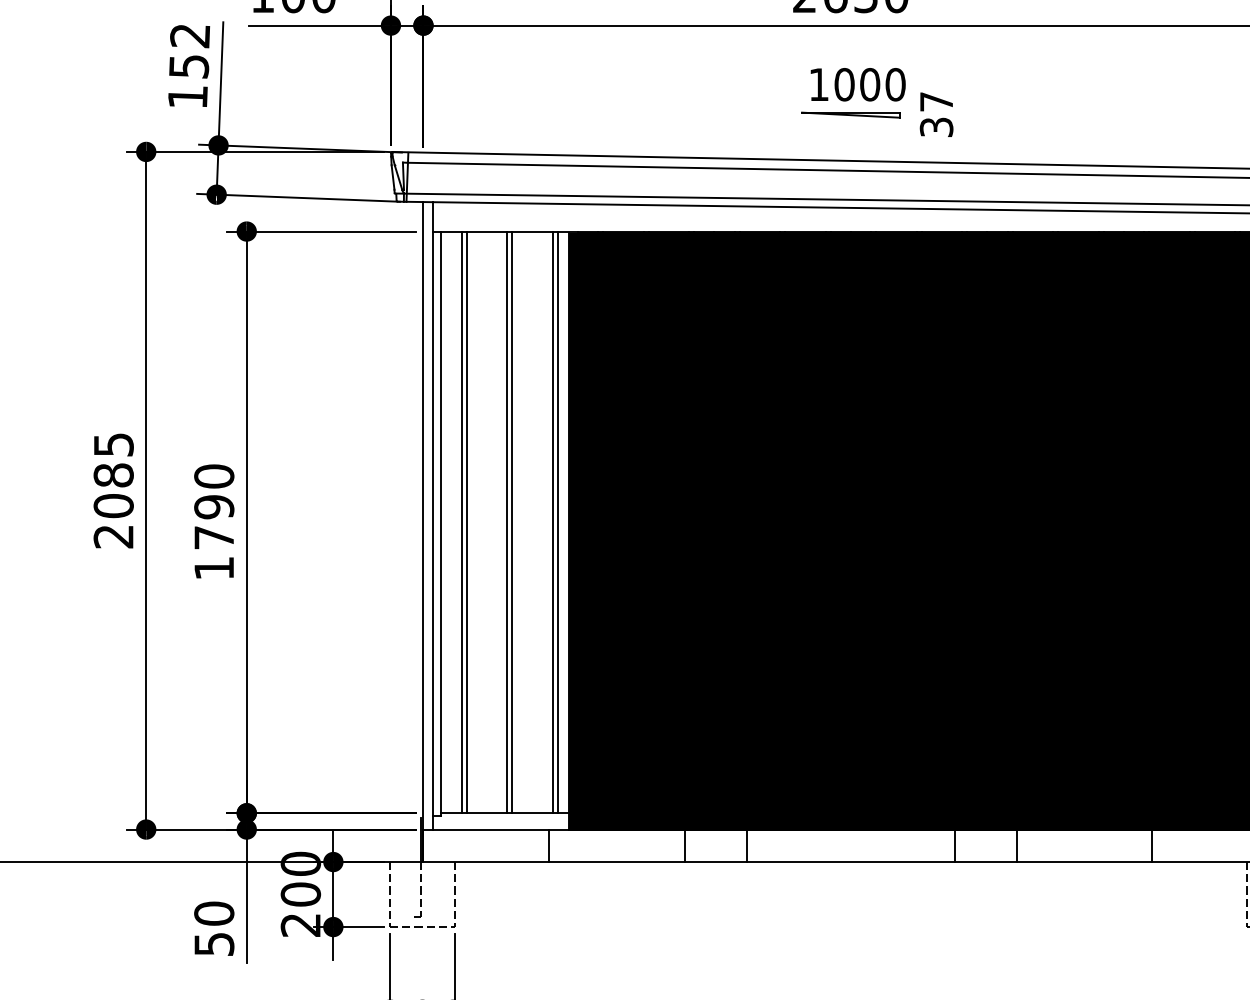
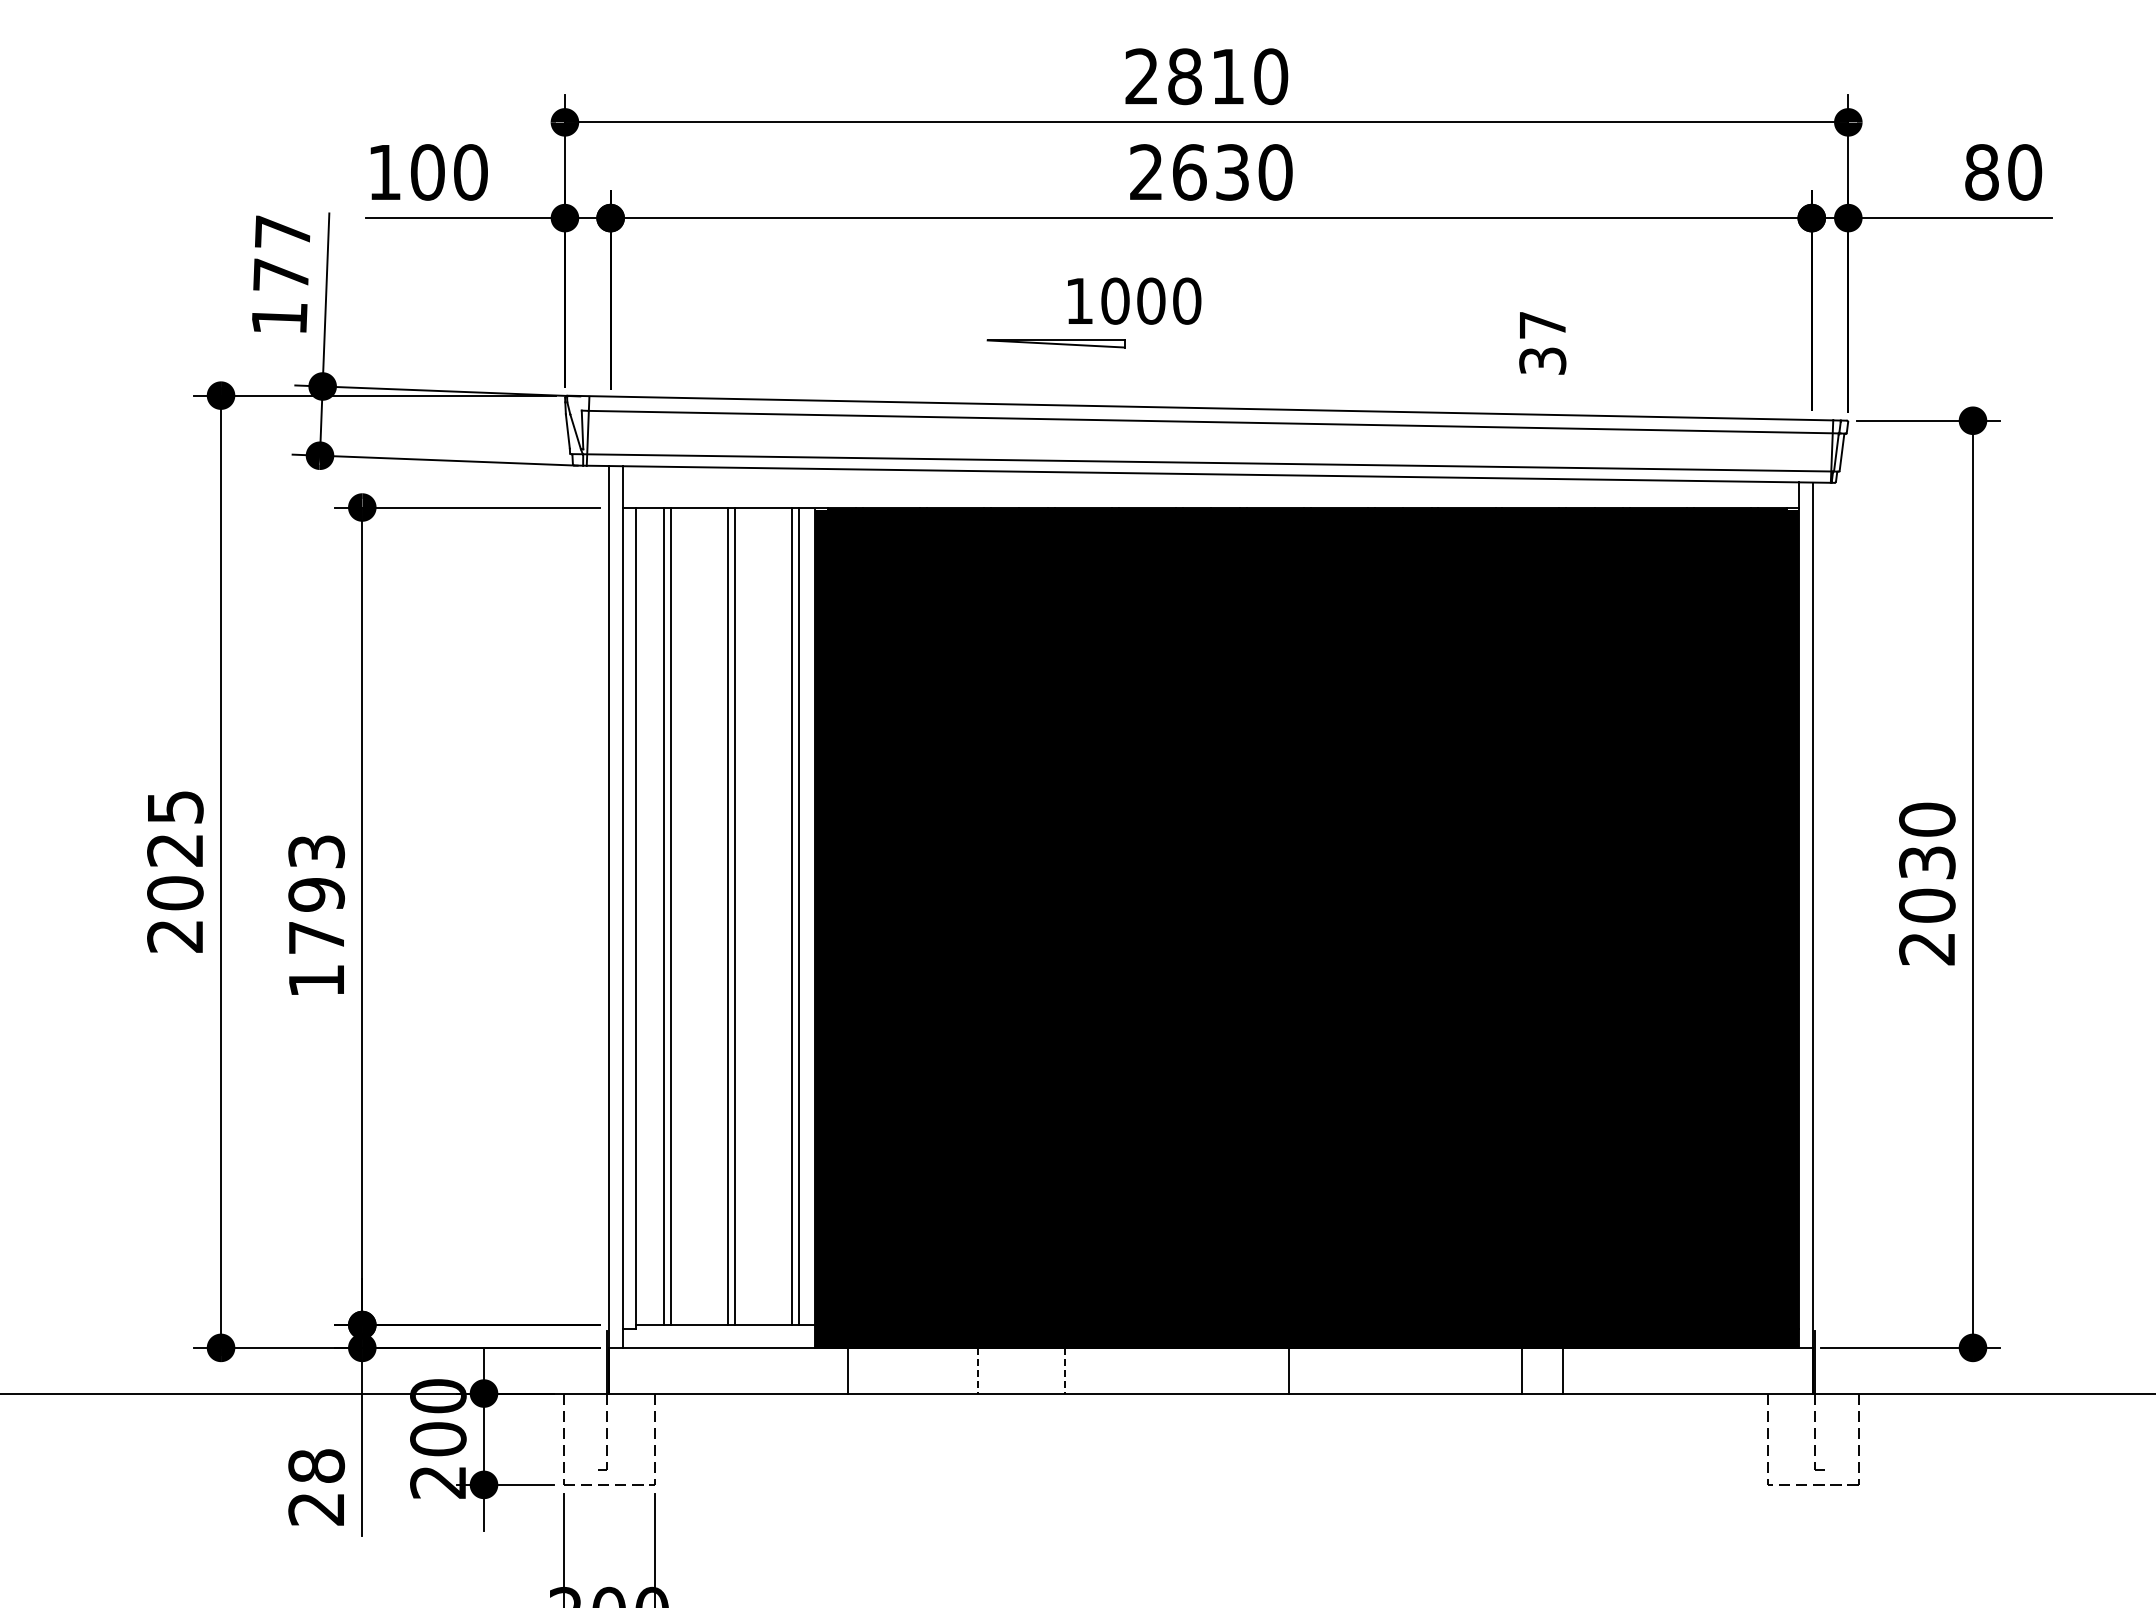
text: (189, 50) -> (281, 253), 152 -> 177
text: (858, 84) -> (1134, 300), moved
part: (850, 114) -> (1055, 343), moved
text: (936, 114) -> (1542, 343), moved
text: (113, 475) -> (175, 850), 2085 -> 2025
text: (214, 476) -> (316, 851), 1790 -> 1793
line: (549, 845) -> (848, 1370), moved
line: (684, 845) -> (977, 1370), solid -> dashed
line: (746, 845) -> (1064, 1370), solid -> dashed
line: (954, 845) -> (1288, 1370), moved
line: (1016, 845) -> (1521, 1370), moved
line: (1152, 845) -> (1563, 1370), moved
text: (214, 928) -> (316, 1487), 50 -> 28

